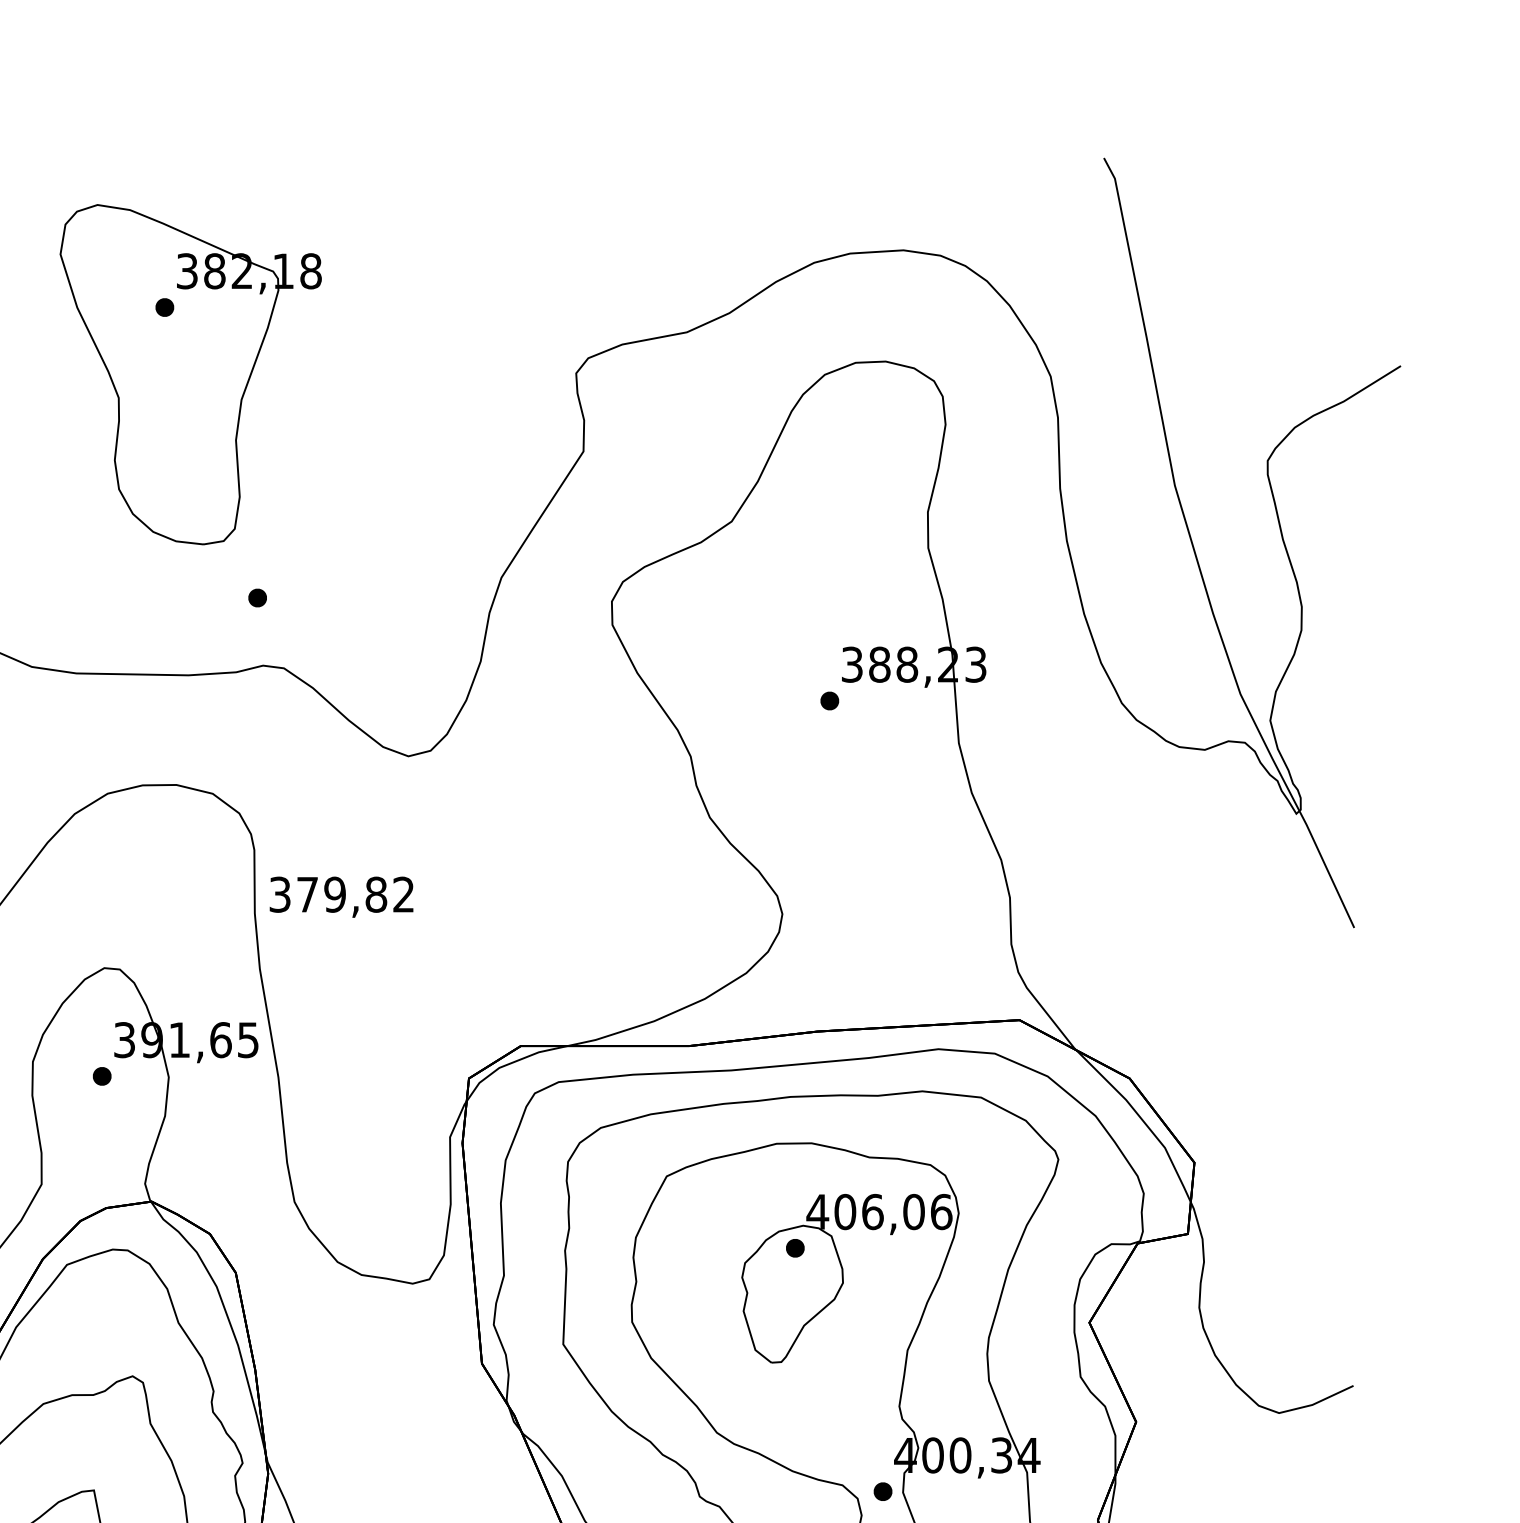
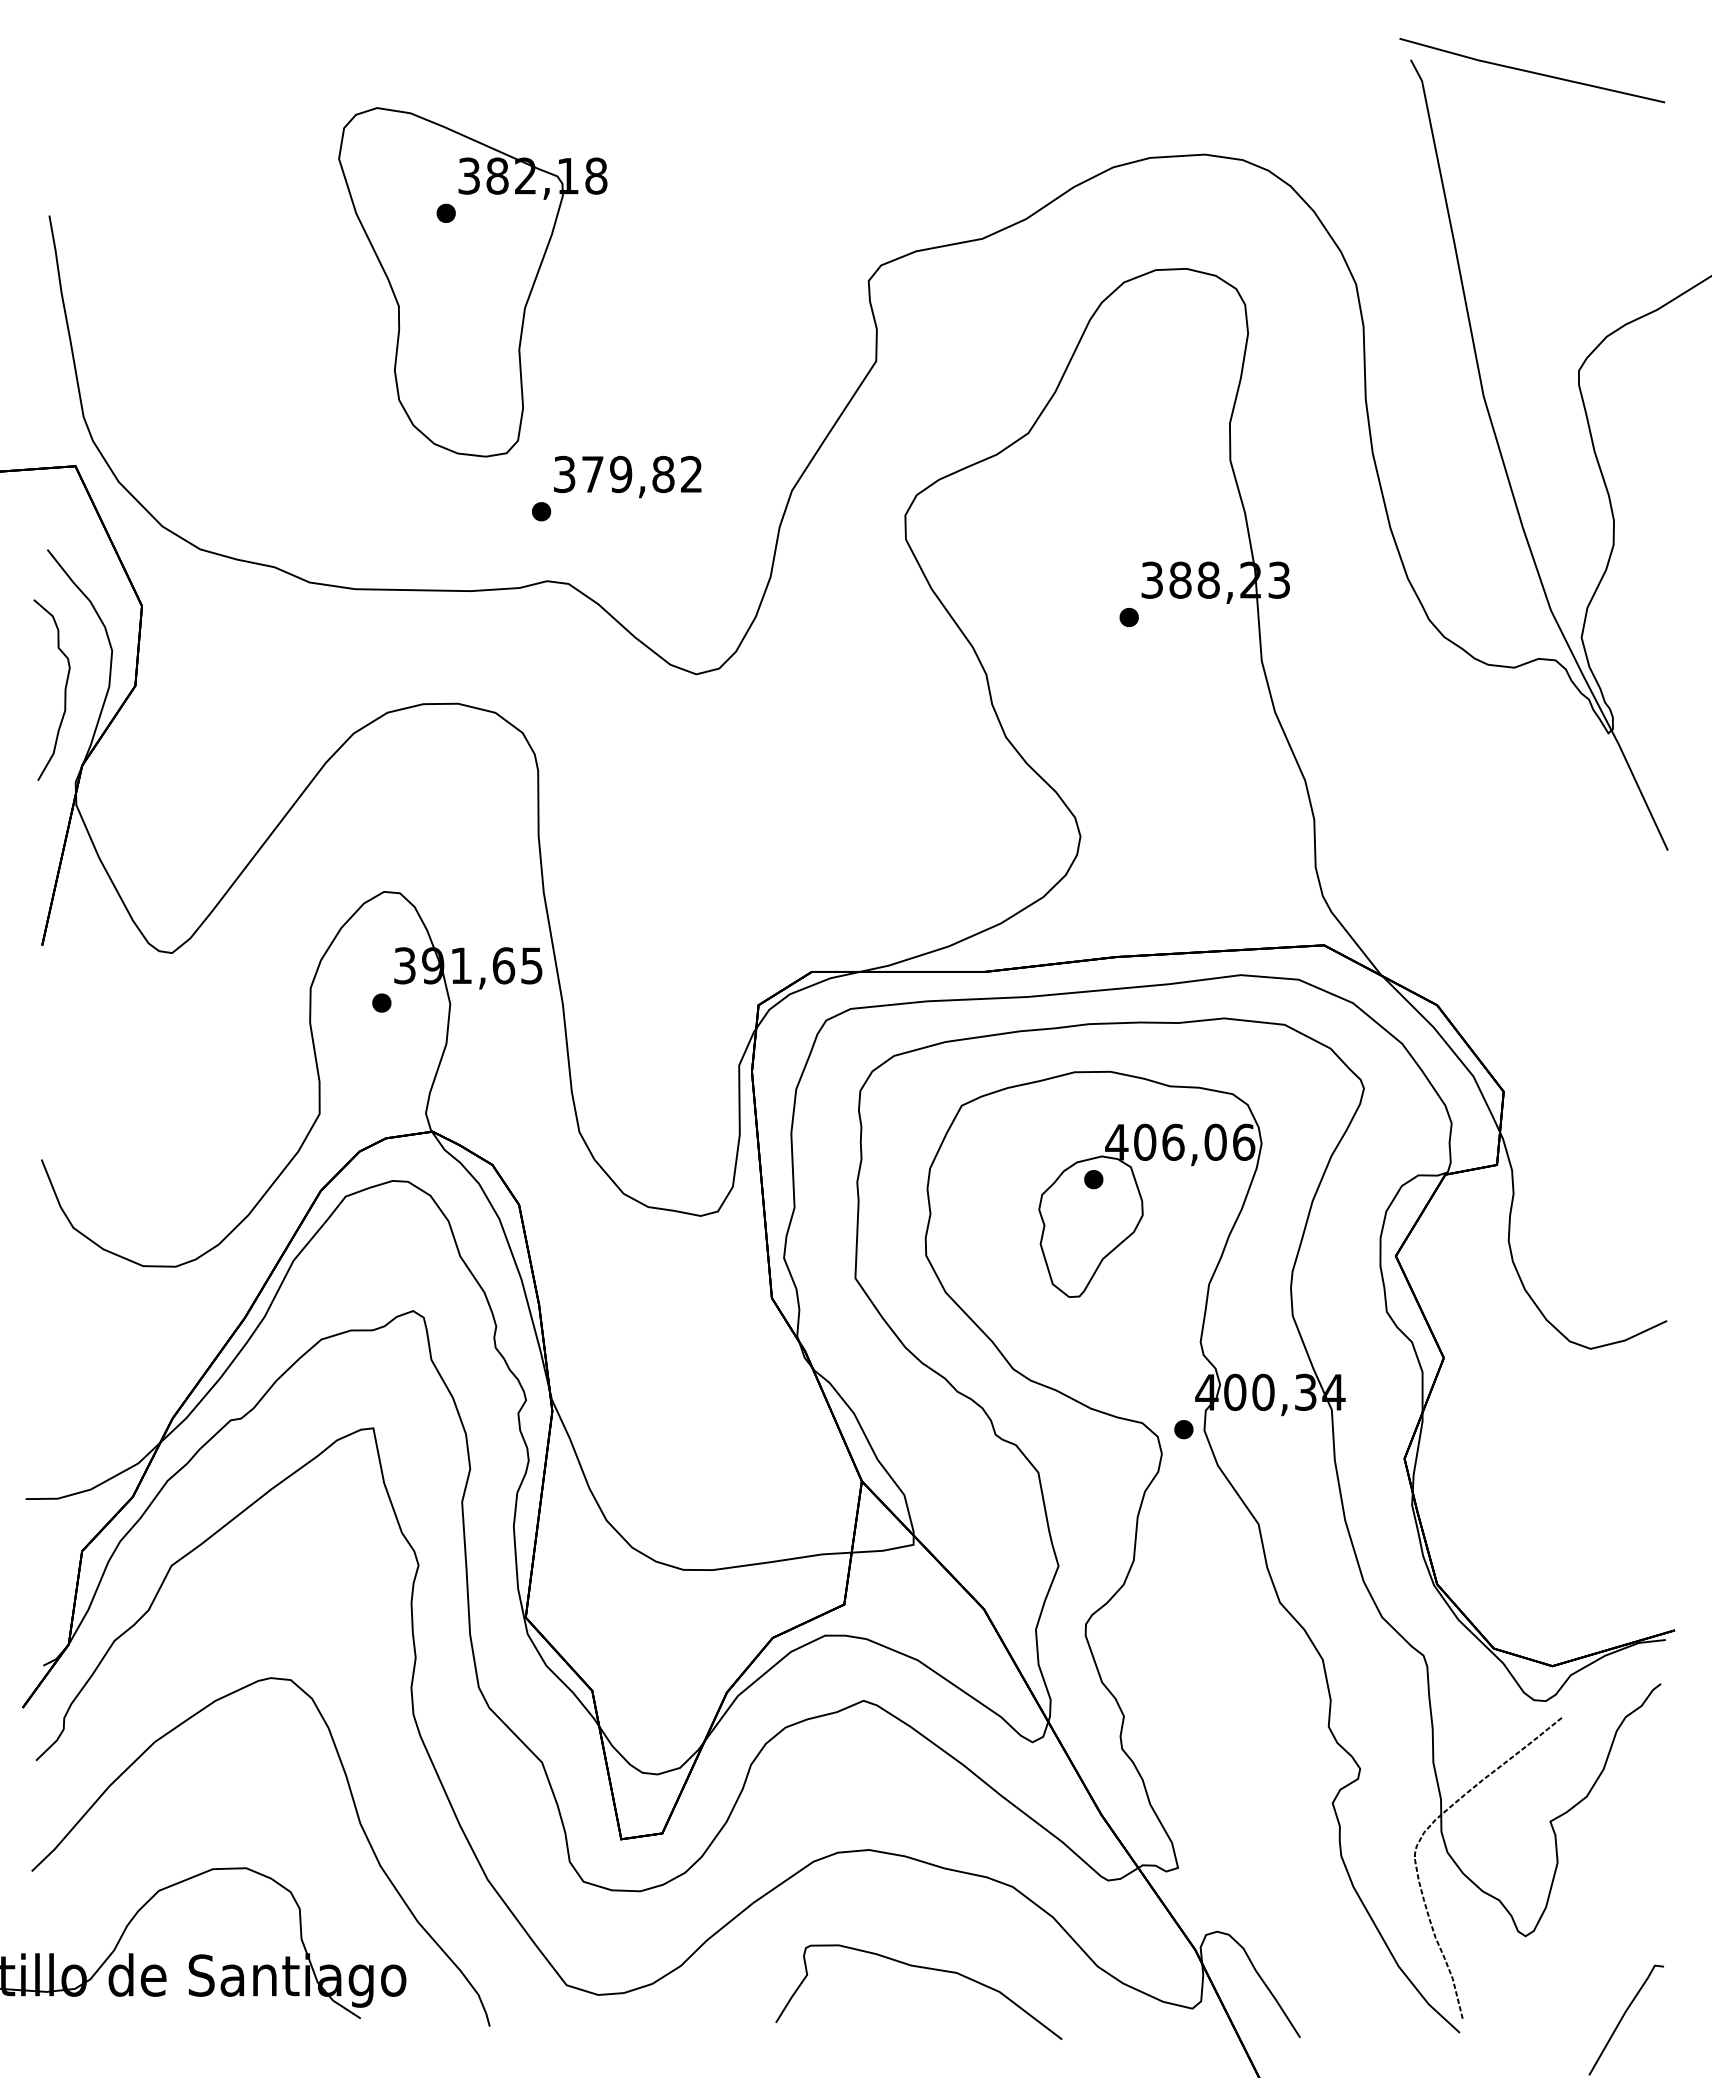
curve: (1222, 169) -> (1532, 71), added
text: (341, 896) -> (627, 476), moved

